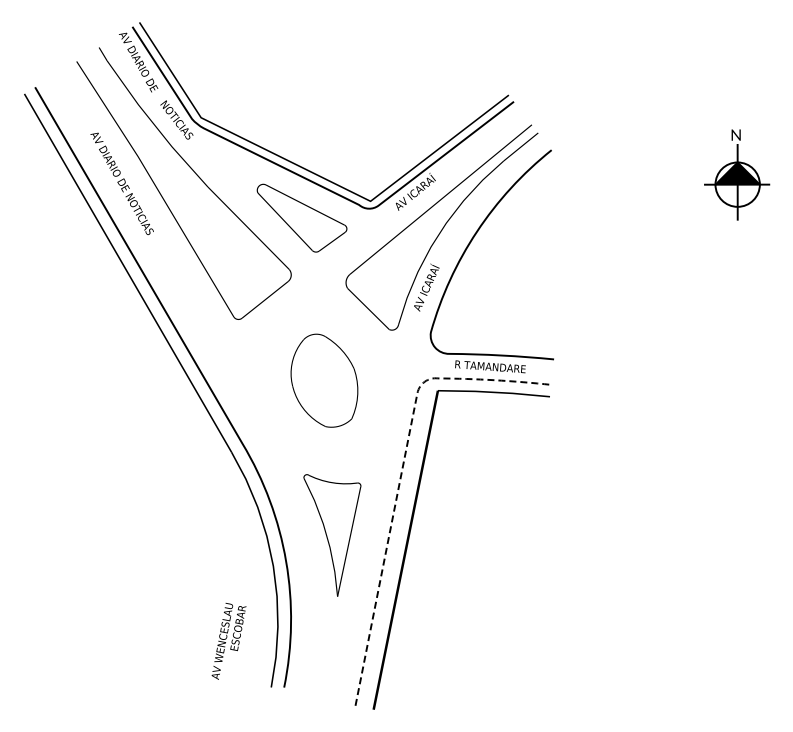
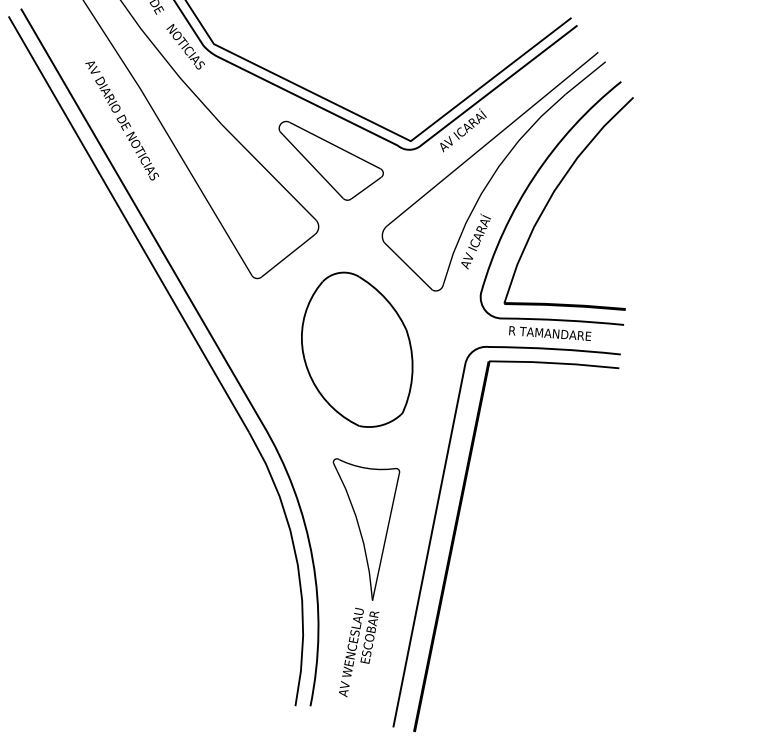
part: (493, 247) -> (553, 194), added
part: (324, 380) -> (357, 349), size x1.43
line: (402, 470) -> (447, 454), dashed -> solid
text: (228, 641) -> (358, 652), moved

